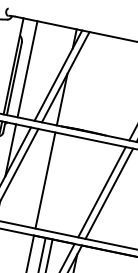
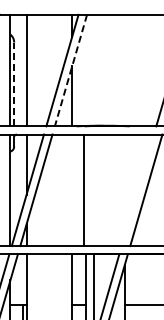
line: (65, 77) -> (70, 71), solid -> dashed
line: (14, 79) -> (14, 84), solid -> dashed
line: (45, 180) -> (84, 190), moved
line: (101, 192) -> (137, 190), removed

